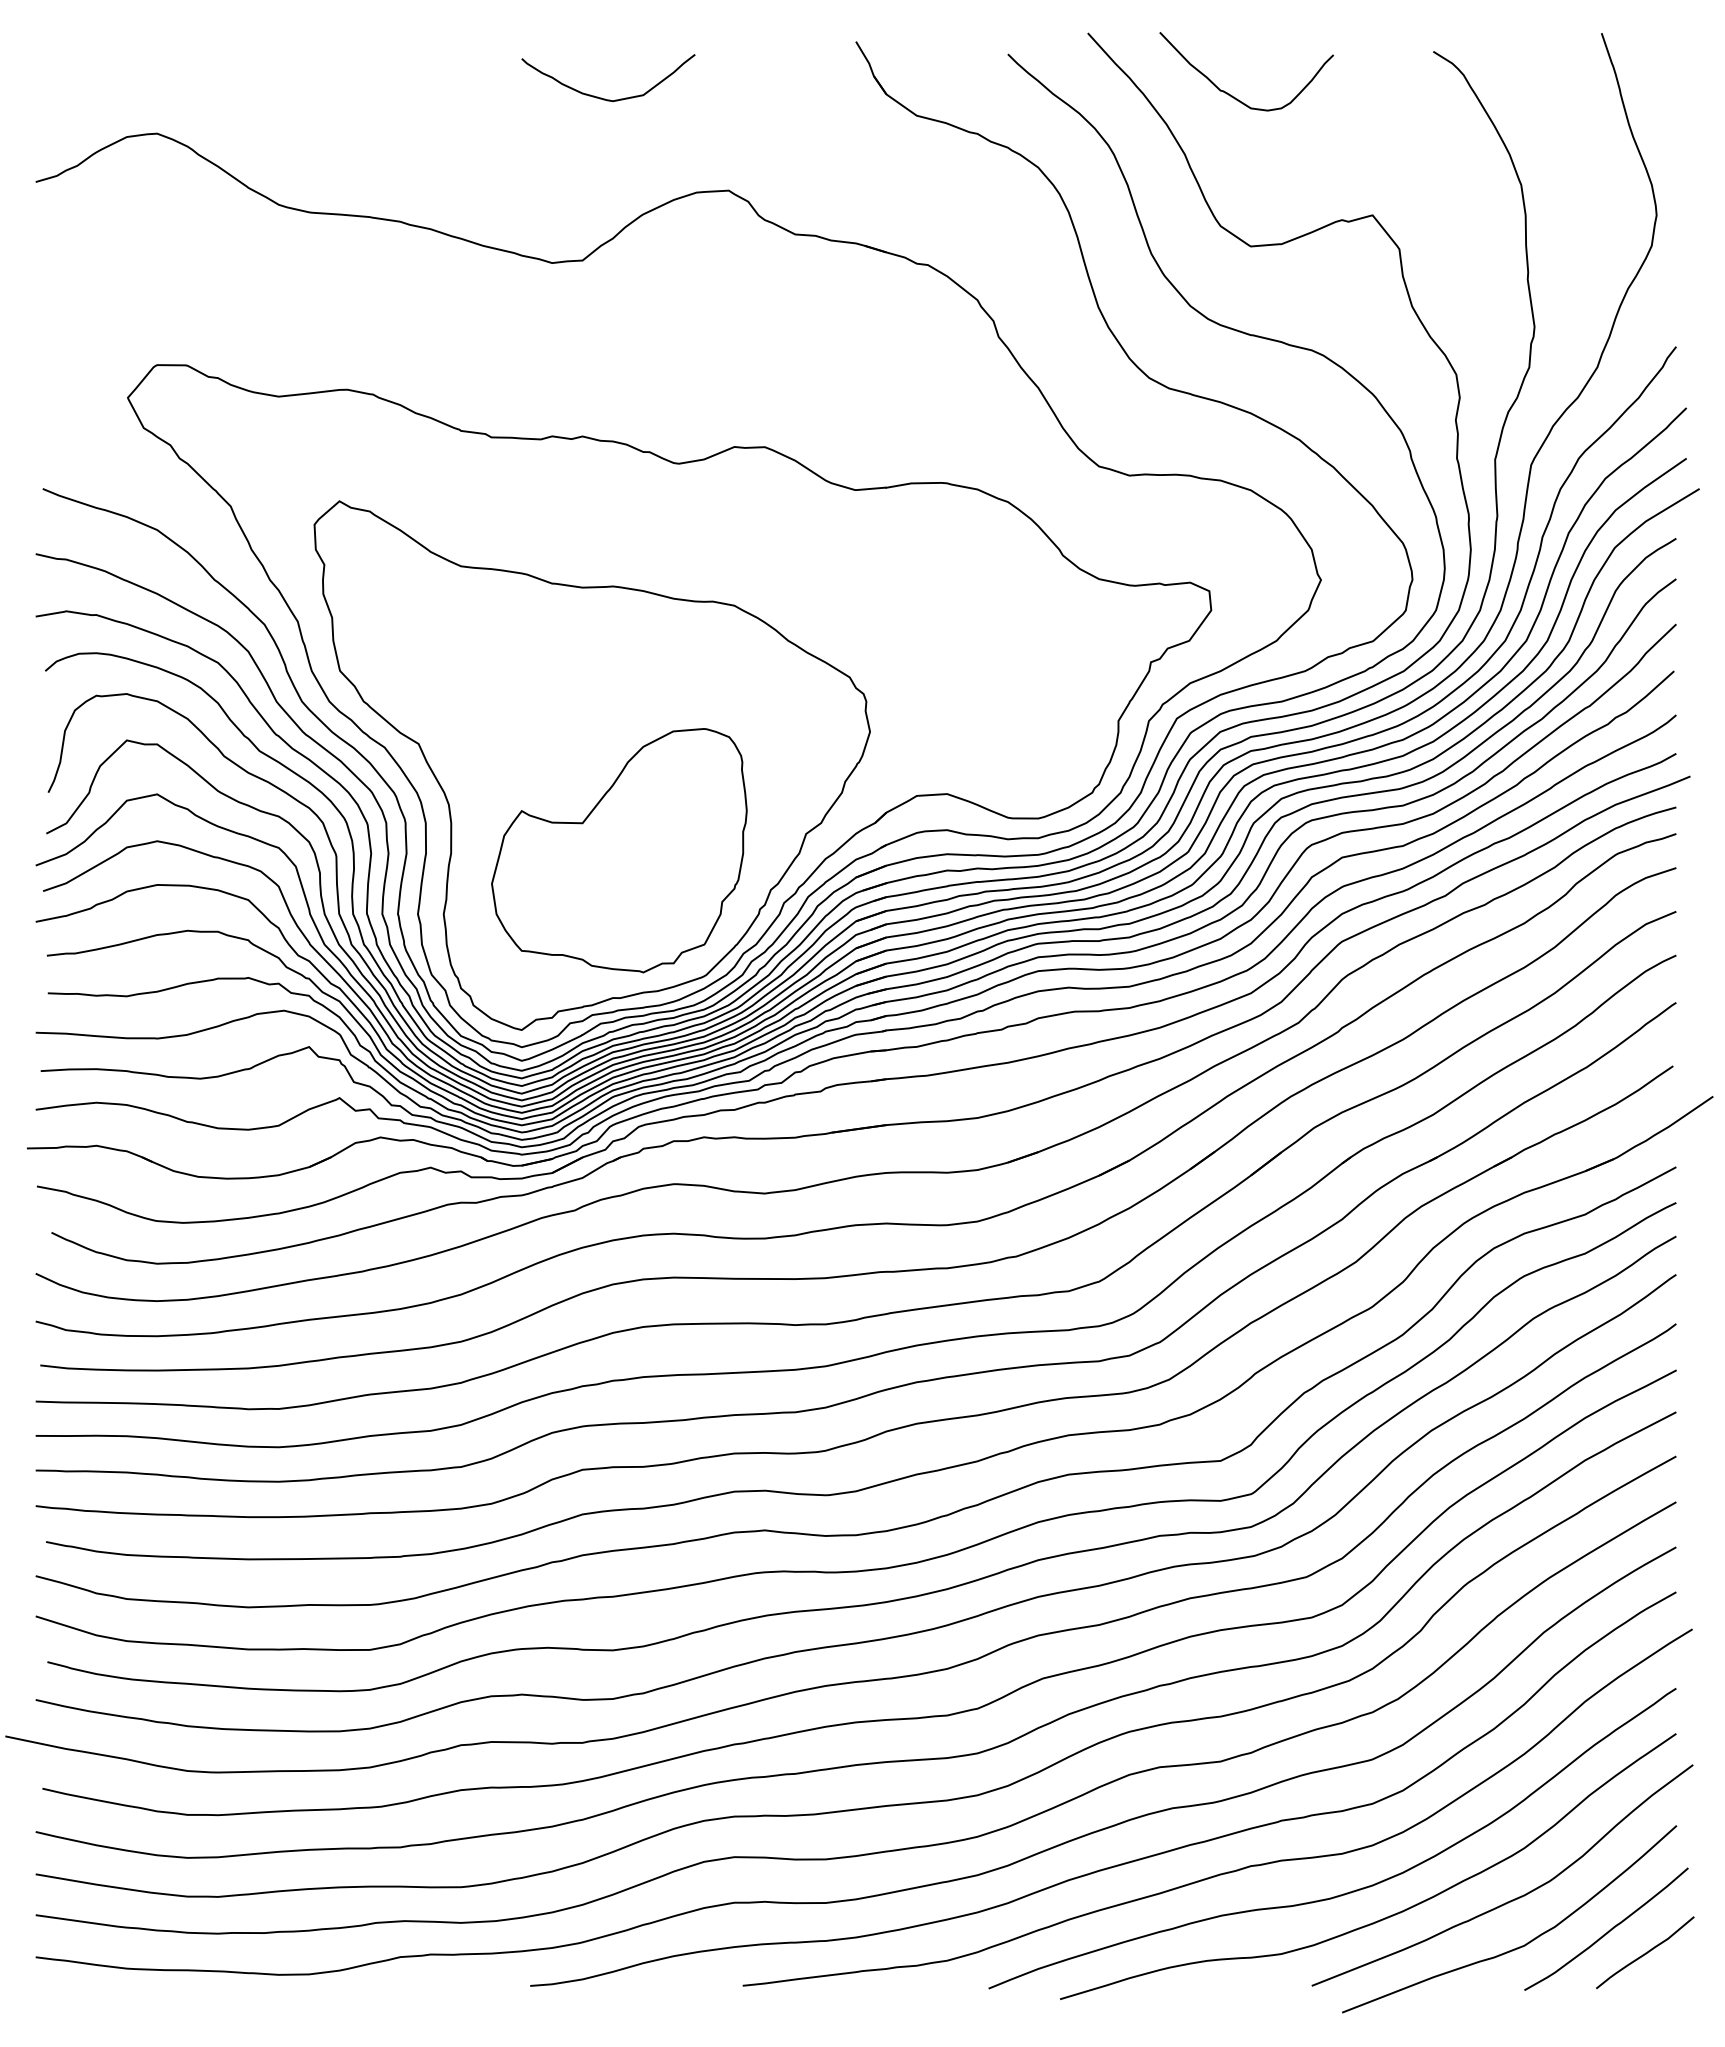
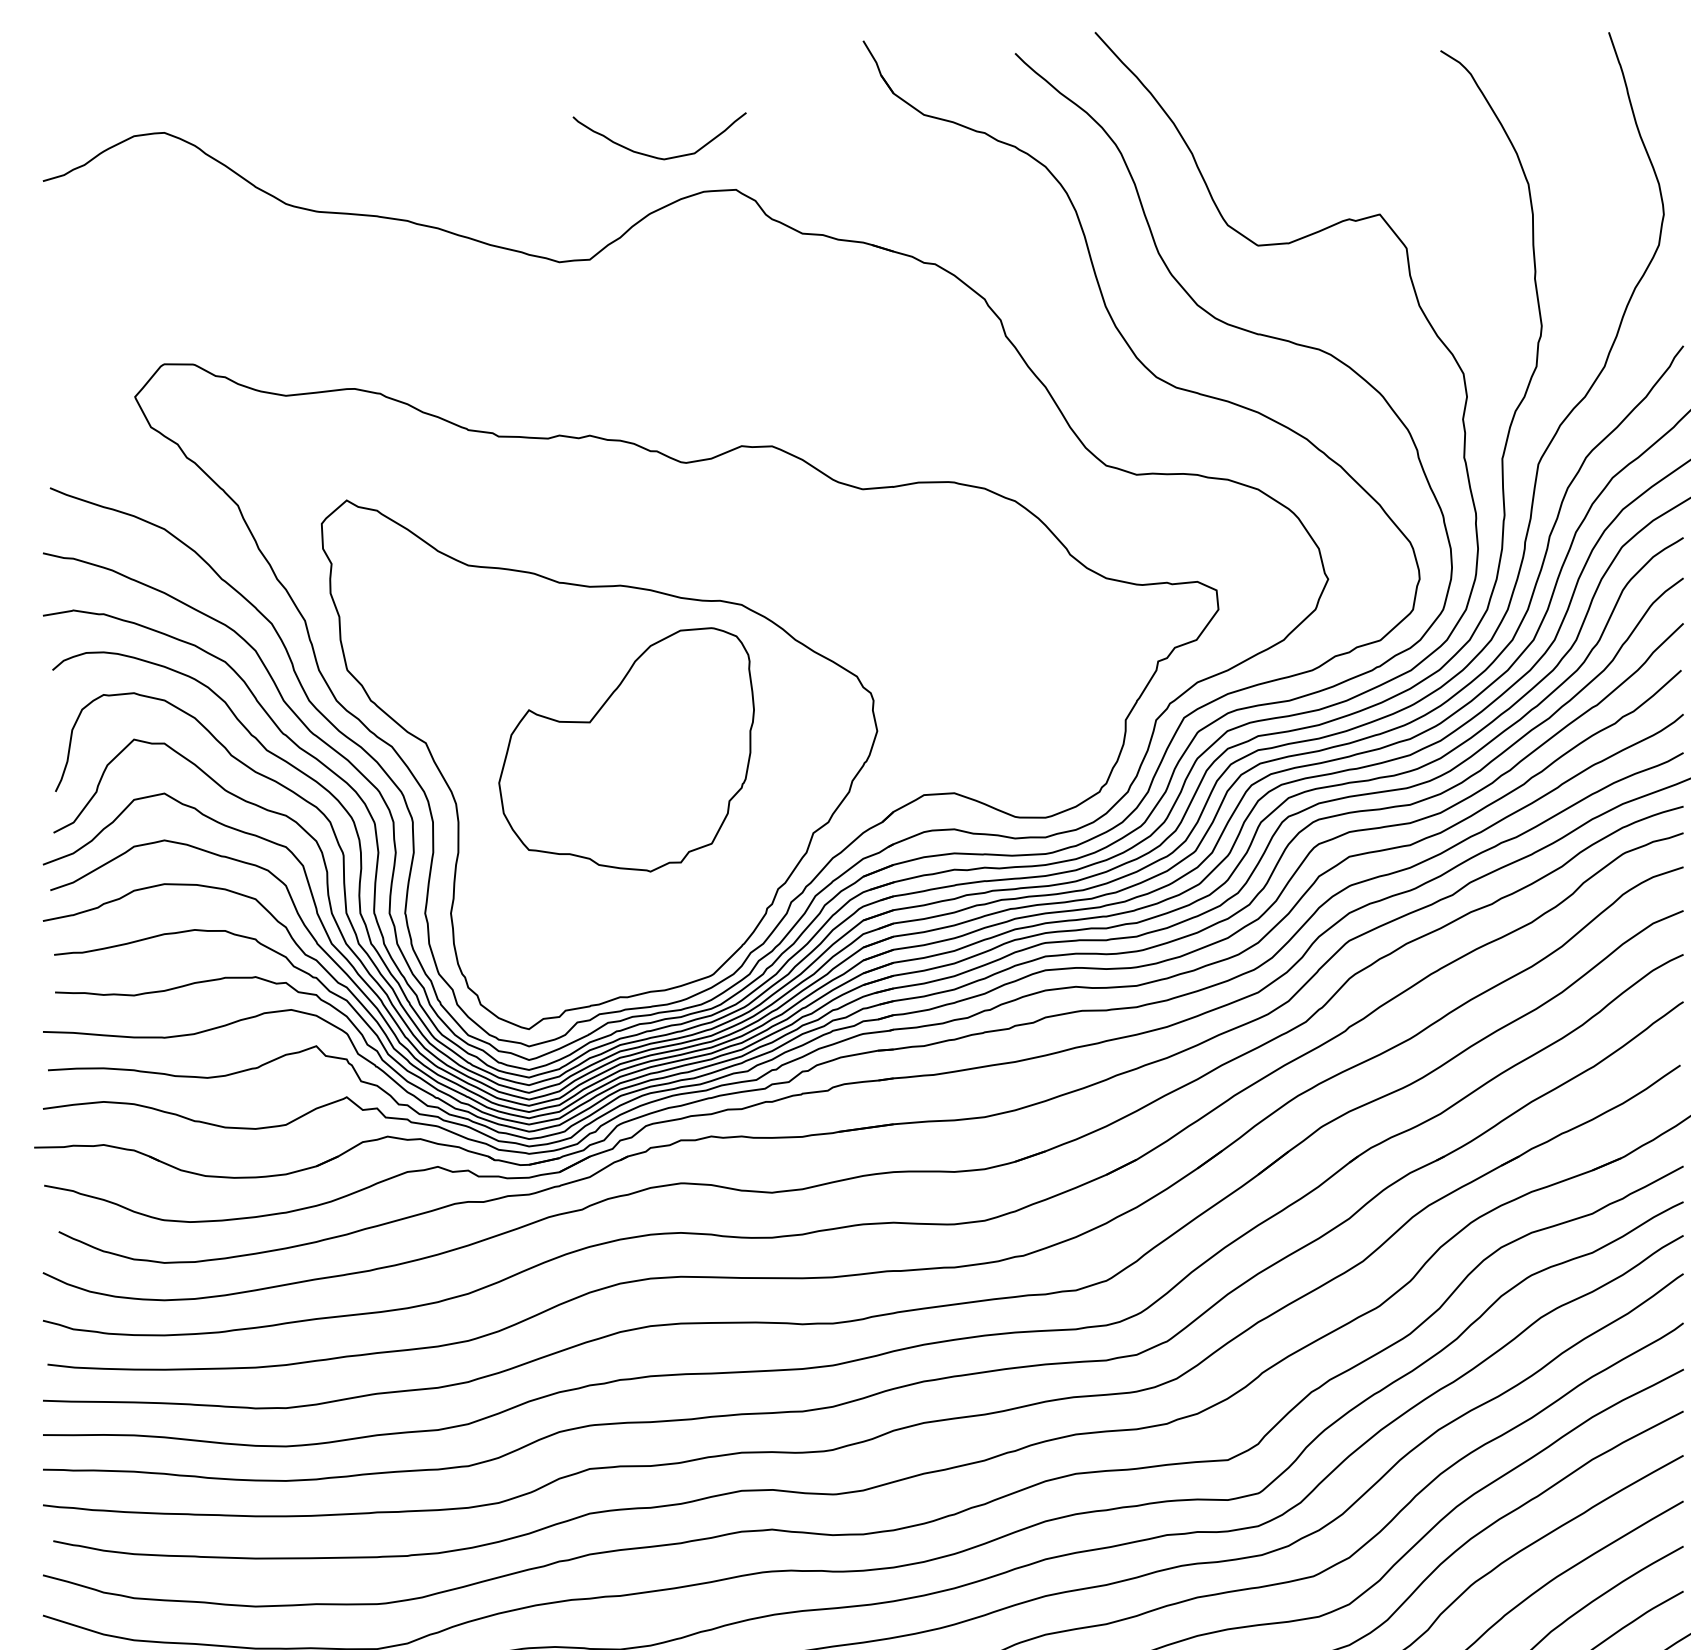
curve: (1234, 96) -> (1241, 95), removed
curve: (605, 98) -> (656, 156), moved
part: (619, 850) -> (626, 749), moved

